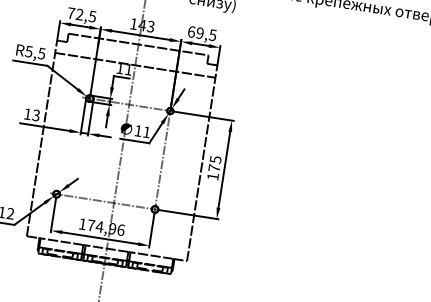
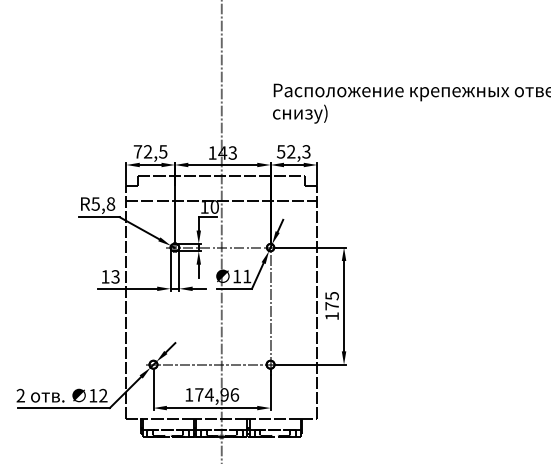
text: (202, 33) -> (293, 151), 69,5 -> 52,3
text: (41, 53) -> (110, 203), R5,5 -> R5,8
text: (128, 69) -> (214, 206), 11 -> 10

